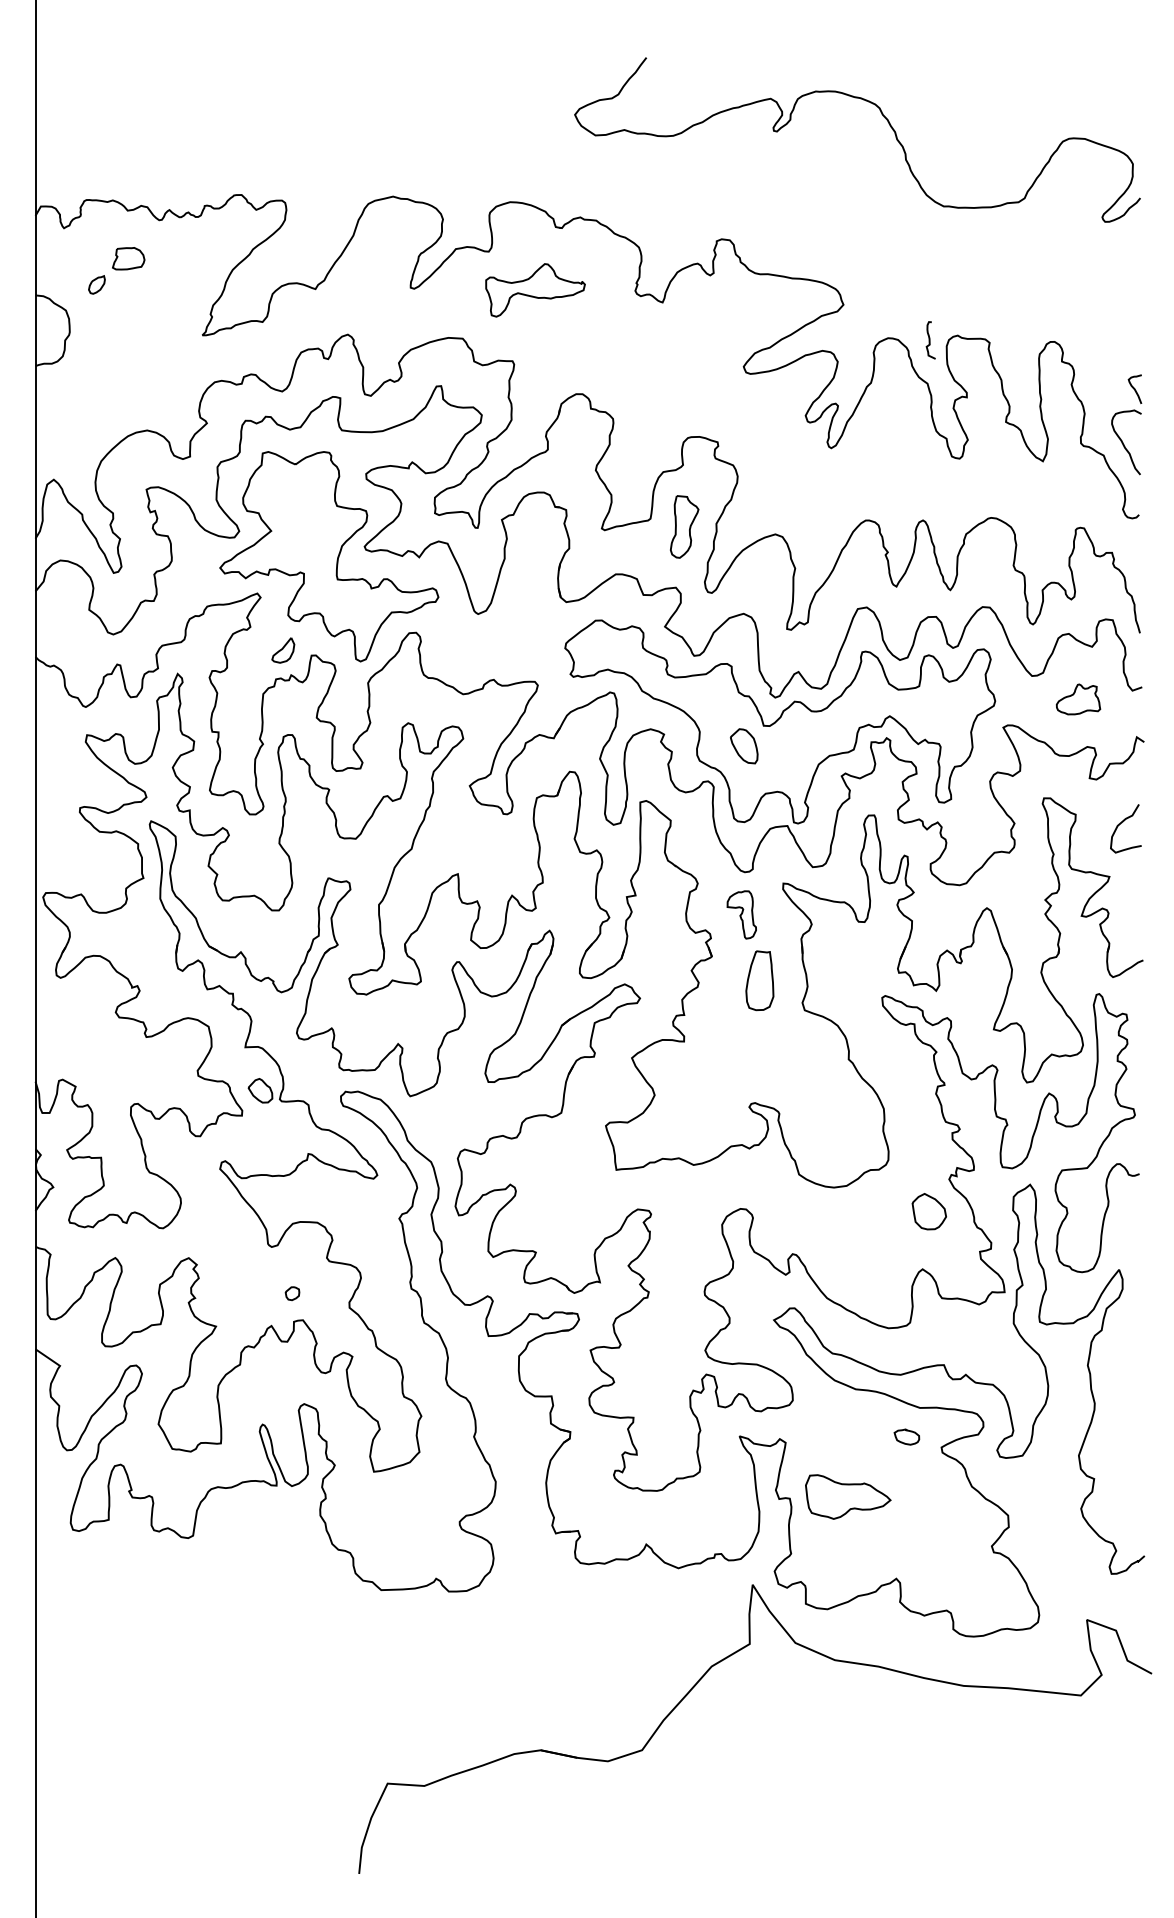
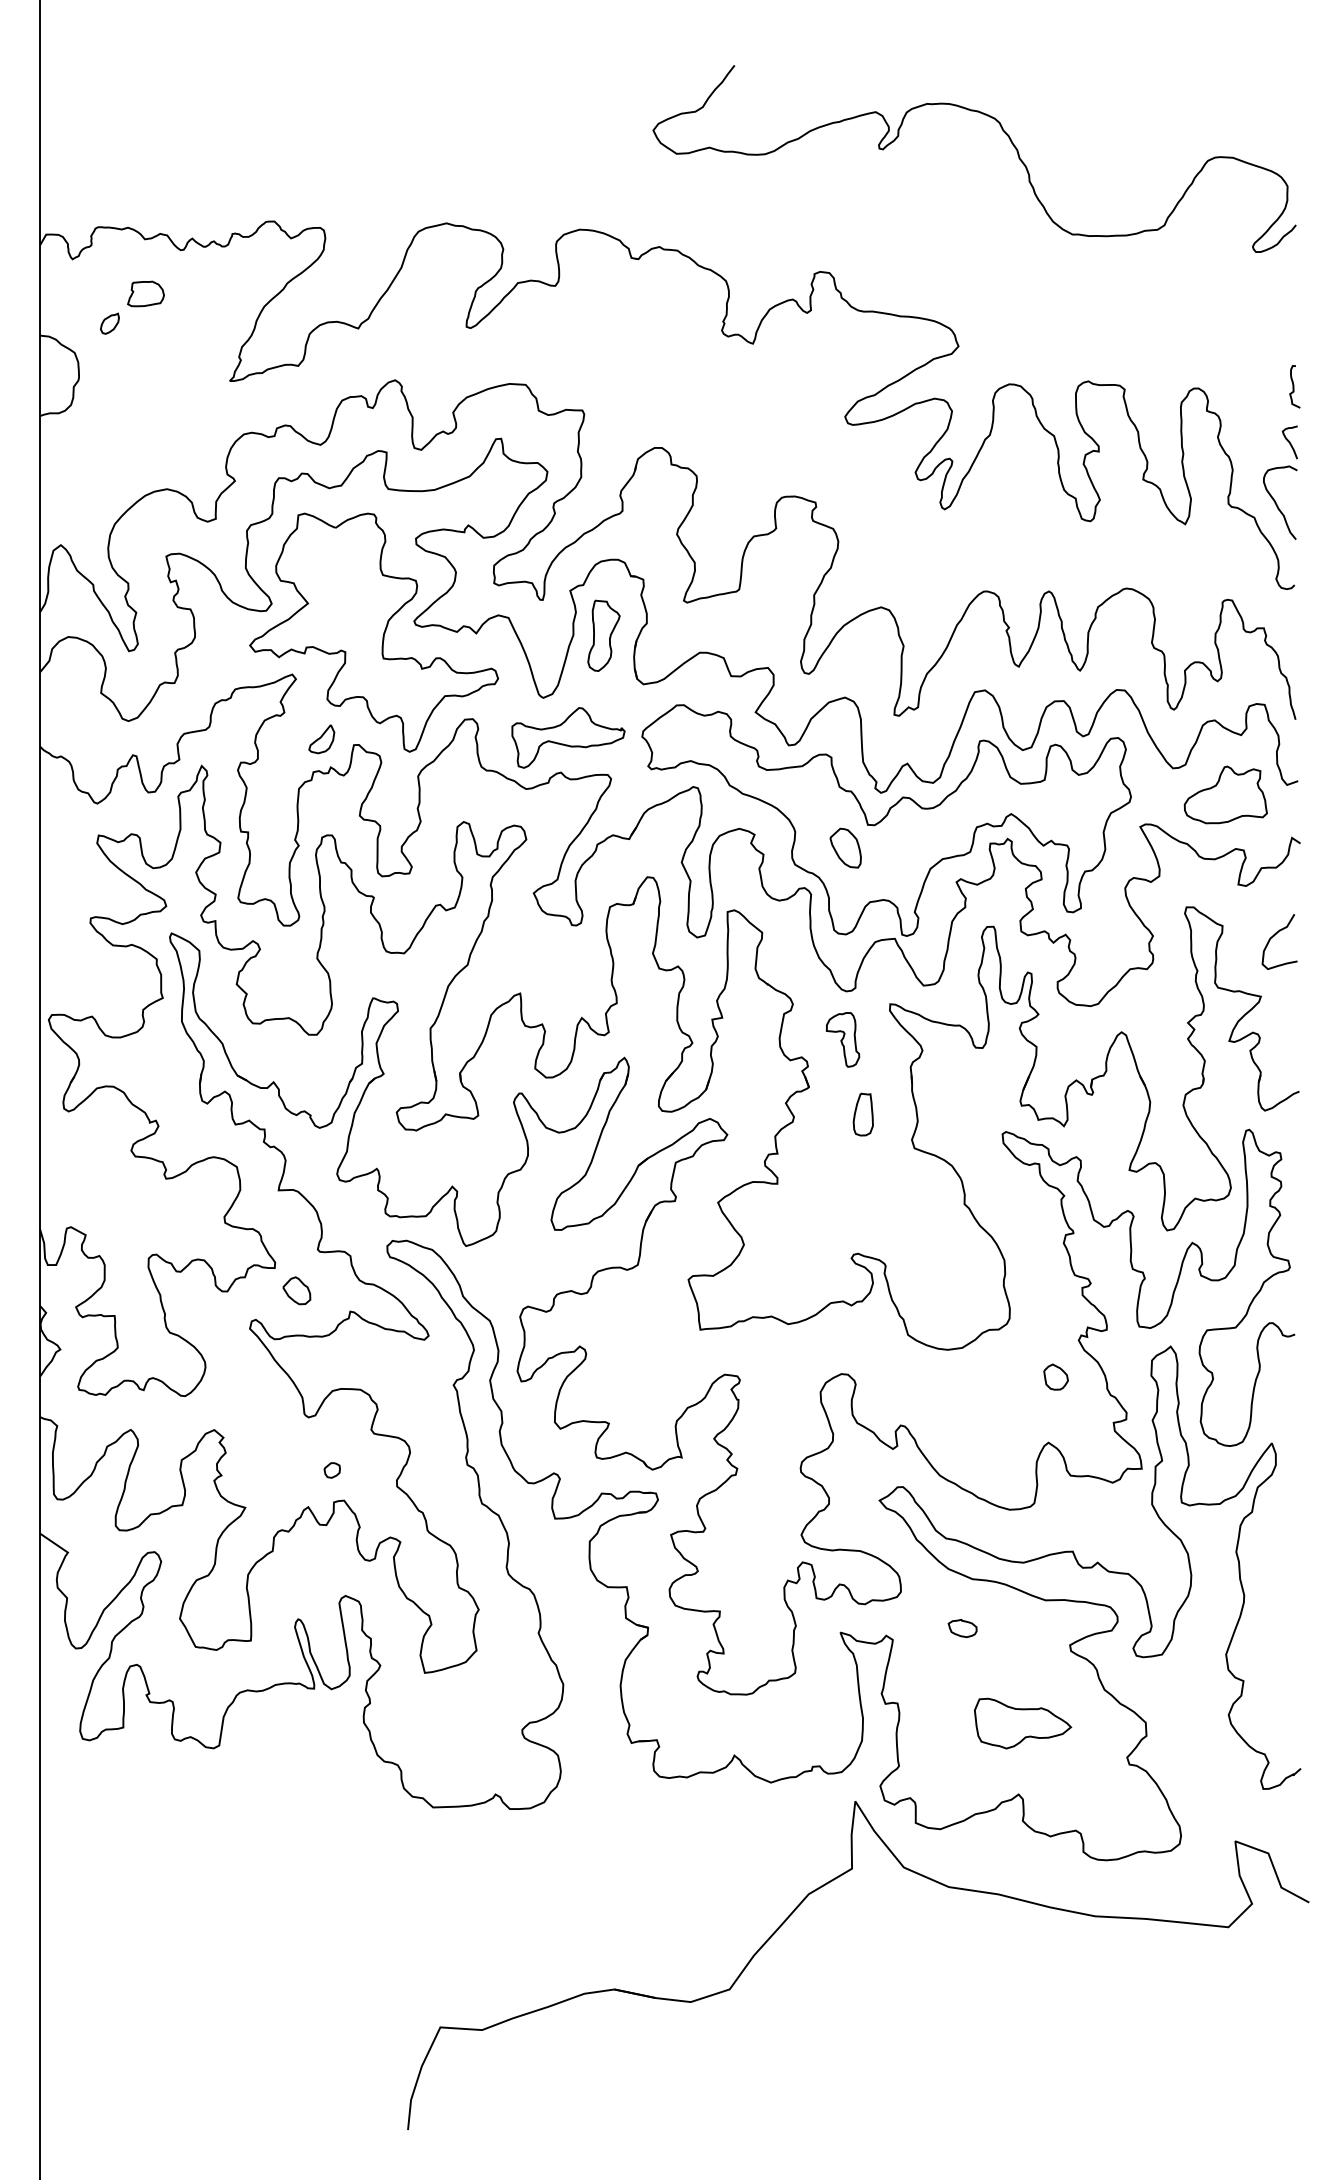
part: (535, 289) -> (568, 737), moved
curve: (930, 340) -> (1294, 386), moved
part: (684, 526) -> (603, 635), moved
part: (1078, 699) -> (1225, 794), size x1.67
part: (758, 980) -> (862, 1114), size x0.62
part: (260, 1090) -> (296, 1290), moved
part: (928, 1211) -> (1055, 1376), size x0.62
part: (906, 1437) -> (962, 1628), moved
part: (848, 1496) -> (1023, 1723), moved

